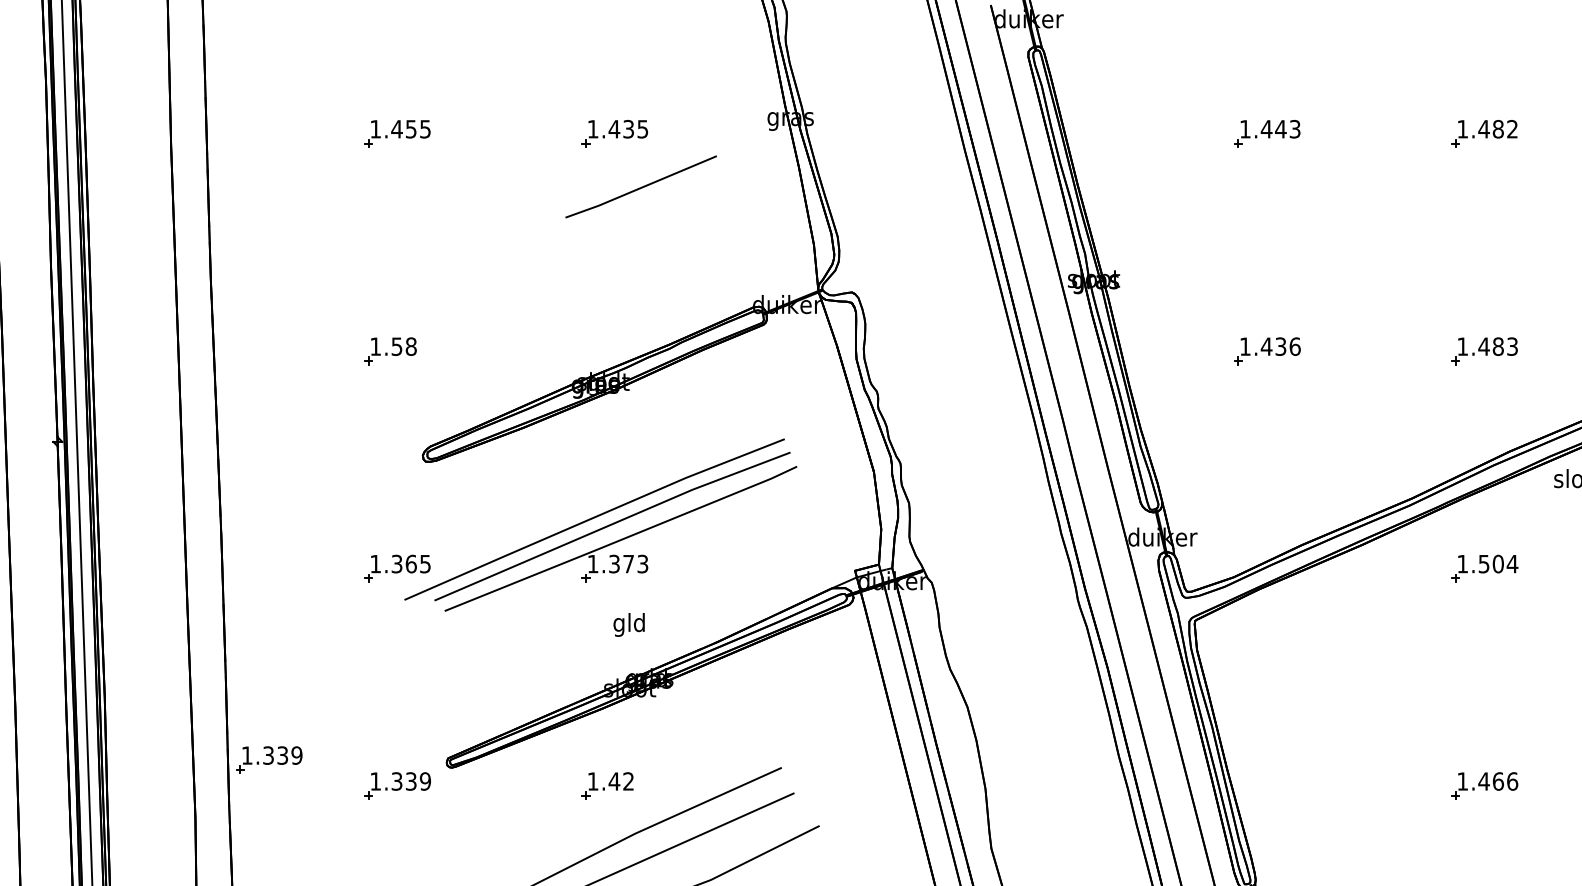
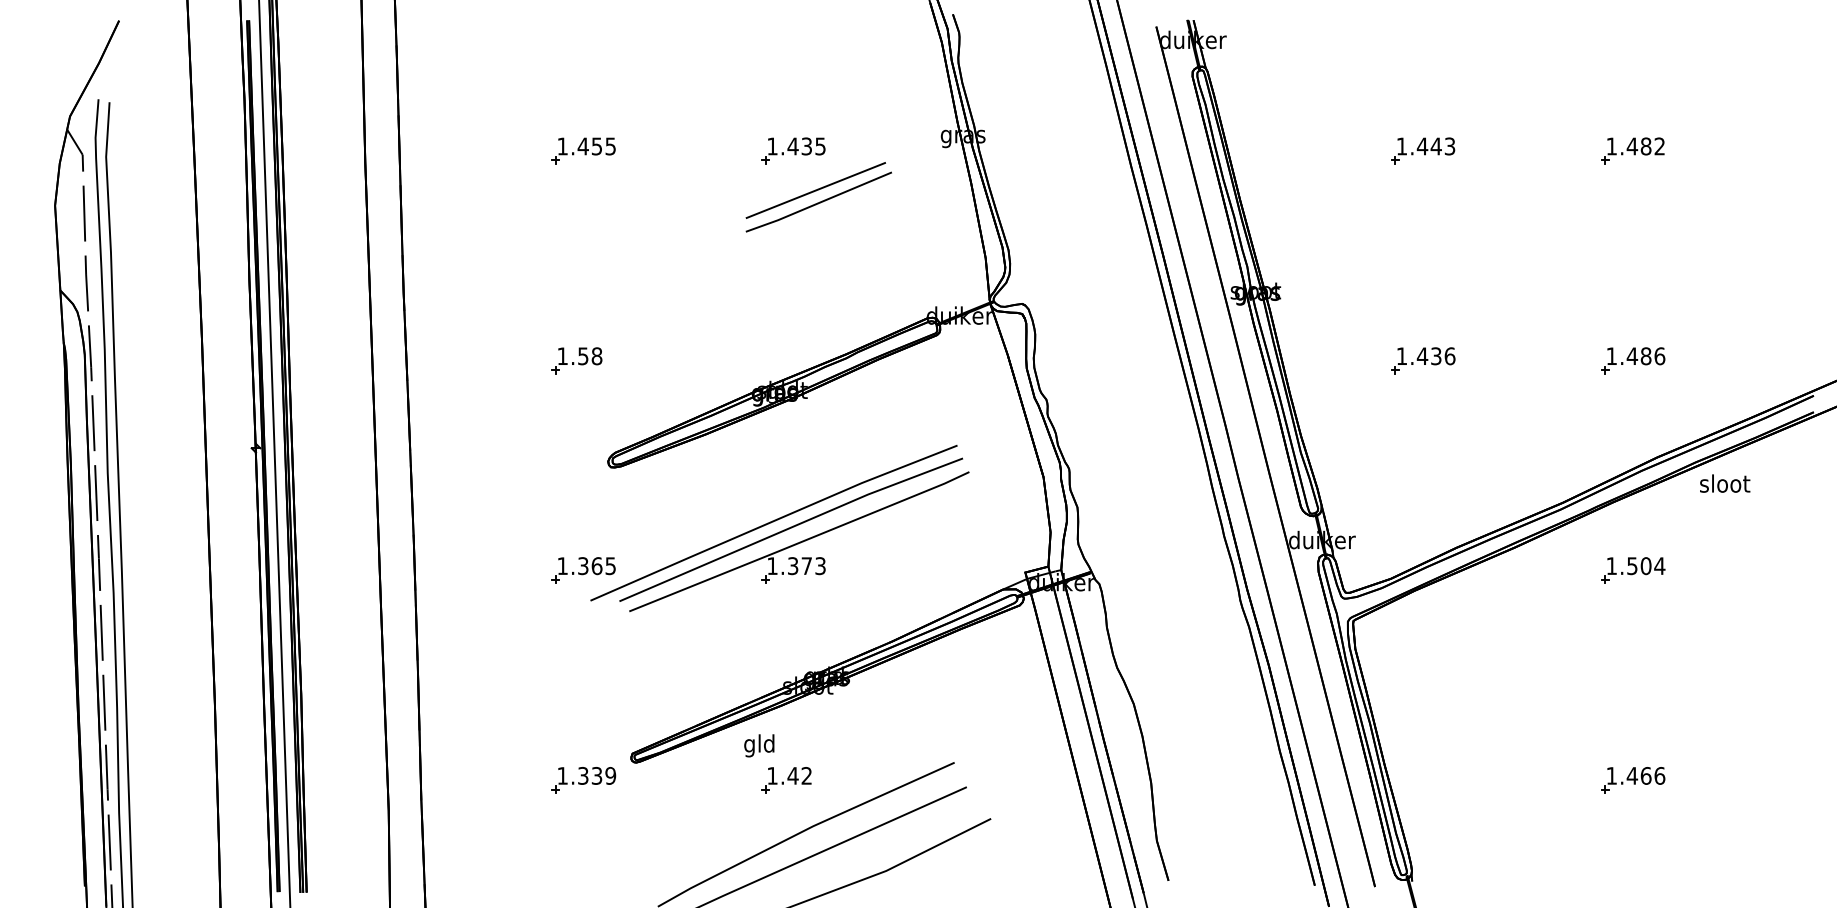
line: (637, 174) -> (815, 190), added
text: (1512, 346) -> (1659, 356), 1.483 -> 1.486
text: (629, 624) -> (759, 745), moved
part: (268, 760) -> (459, 755), removed

